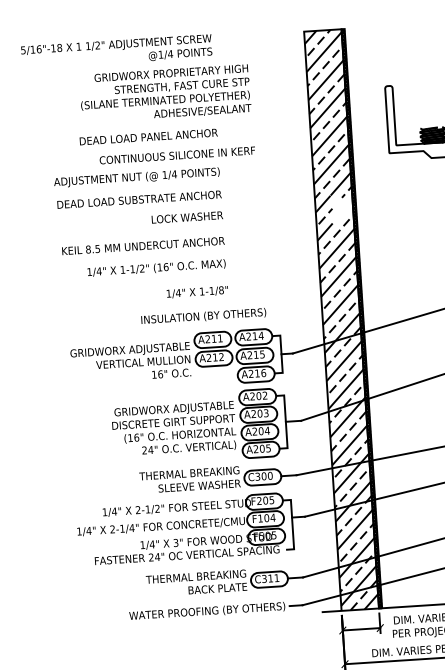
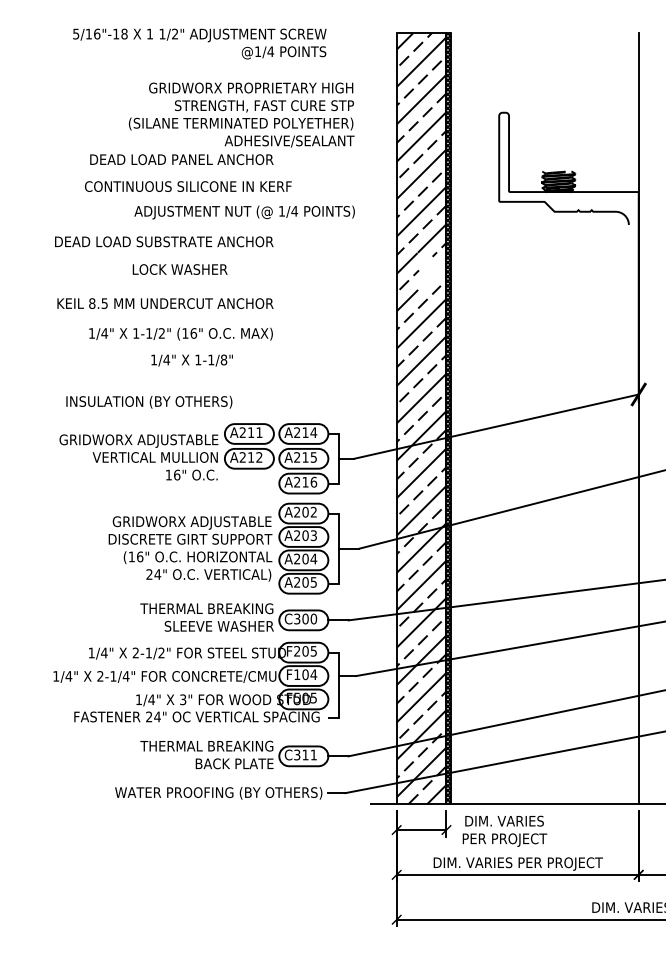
text: (116, 51) -> (199, 43), moved
text: (165, 93) -> (241, 114), moved
text: (177, 155) -> (188, 186), moved
text: (136, 177) -> (244, 212), moved
text: (186, 217) -> (179, 269), moved
text: (197, 292) -> (191, 360), moved
text: (203, 316) -> (149, 402), moved

